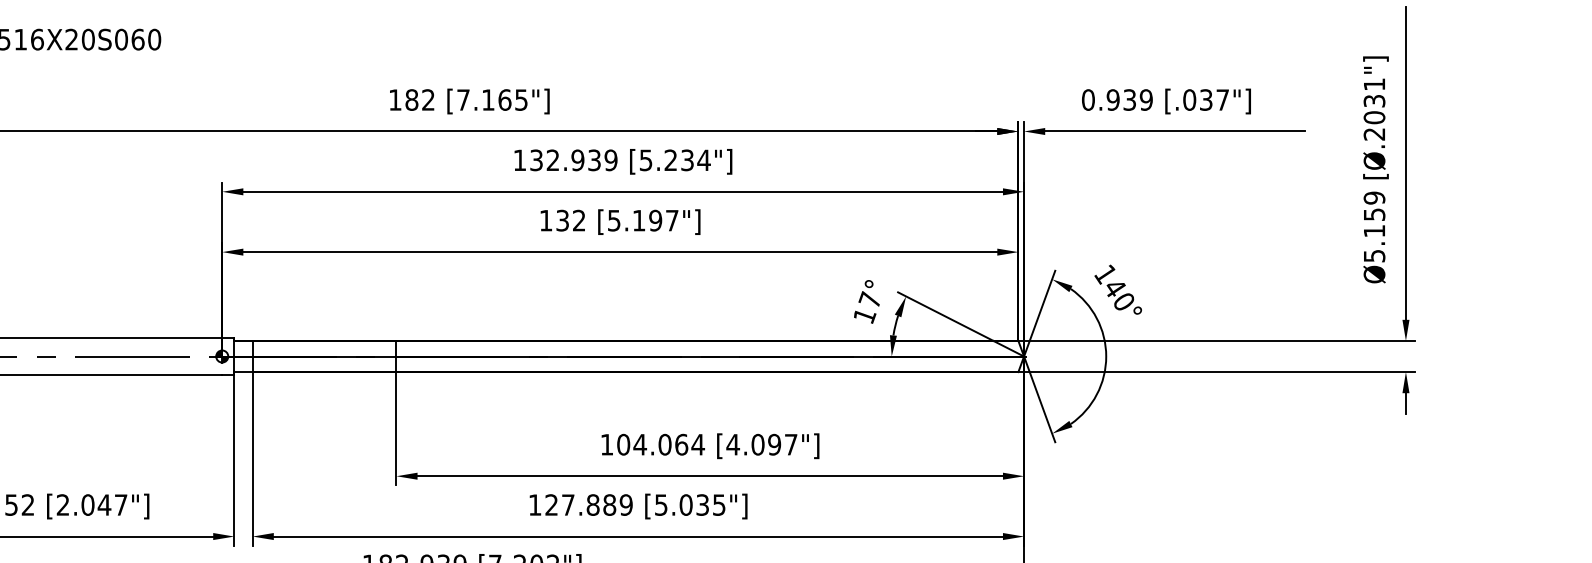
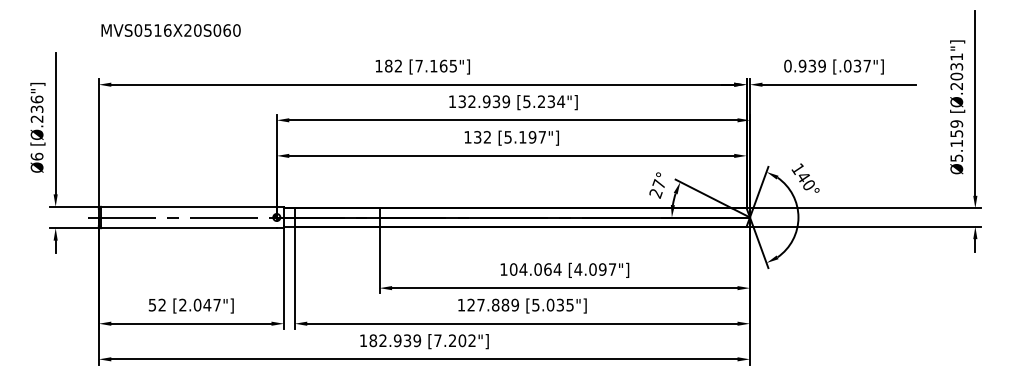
text: (863, 315) -> (655, 193), 17° -> 27°

